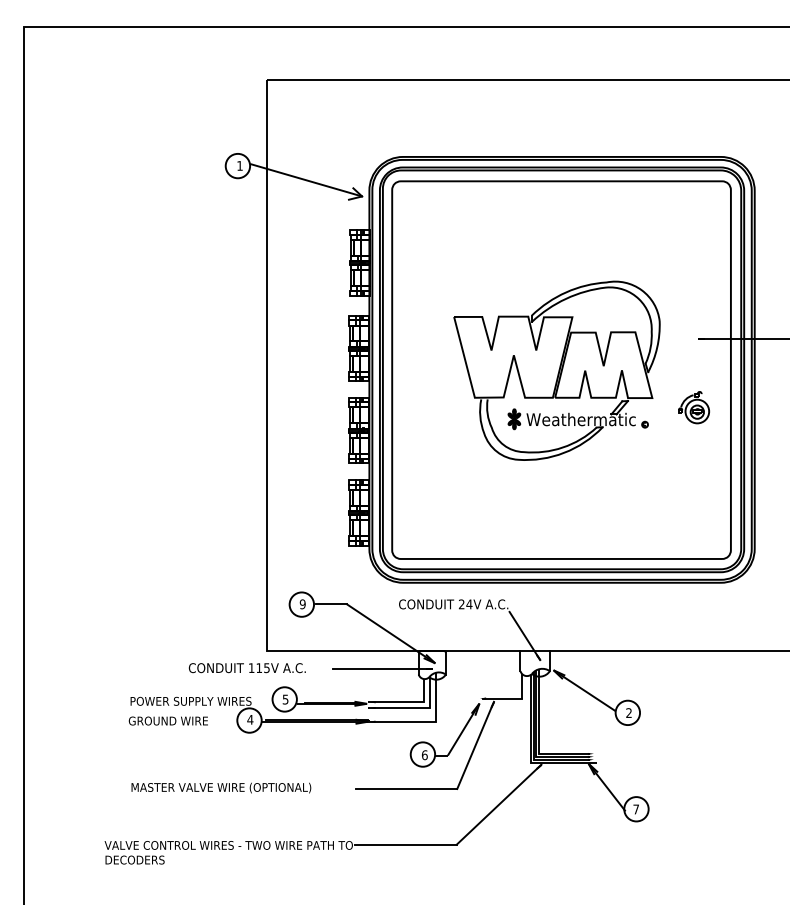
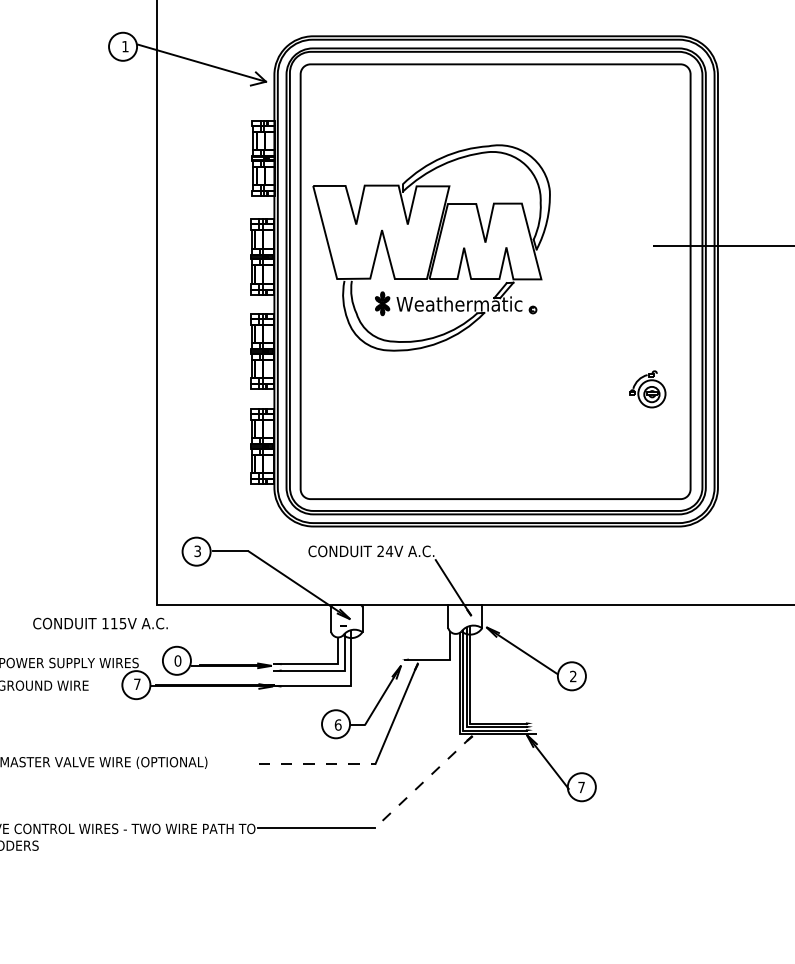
part: (556, 370) -> (431, 247), moved
part: (694, 407) -> (648, 389), moved
text: (302, 604) -> (197, 551), 9 -> 3
text: (246, 668) -> (99, 624), moved
line: (381, 668) -> (288, 625), removed
text: (285, 699) -> (177, 660), 5 -> 0
text: (250, 719) -> (137, 683), 4 -> 7
line: (406, 789) -> (317, 764), solid -> dashed
line: (498, 805) -> (423, 782), solid -> dashed

